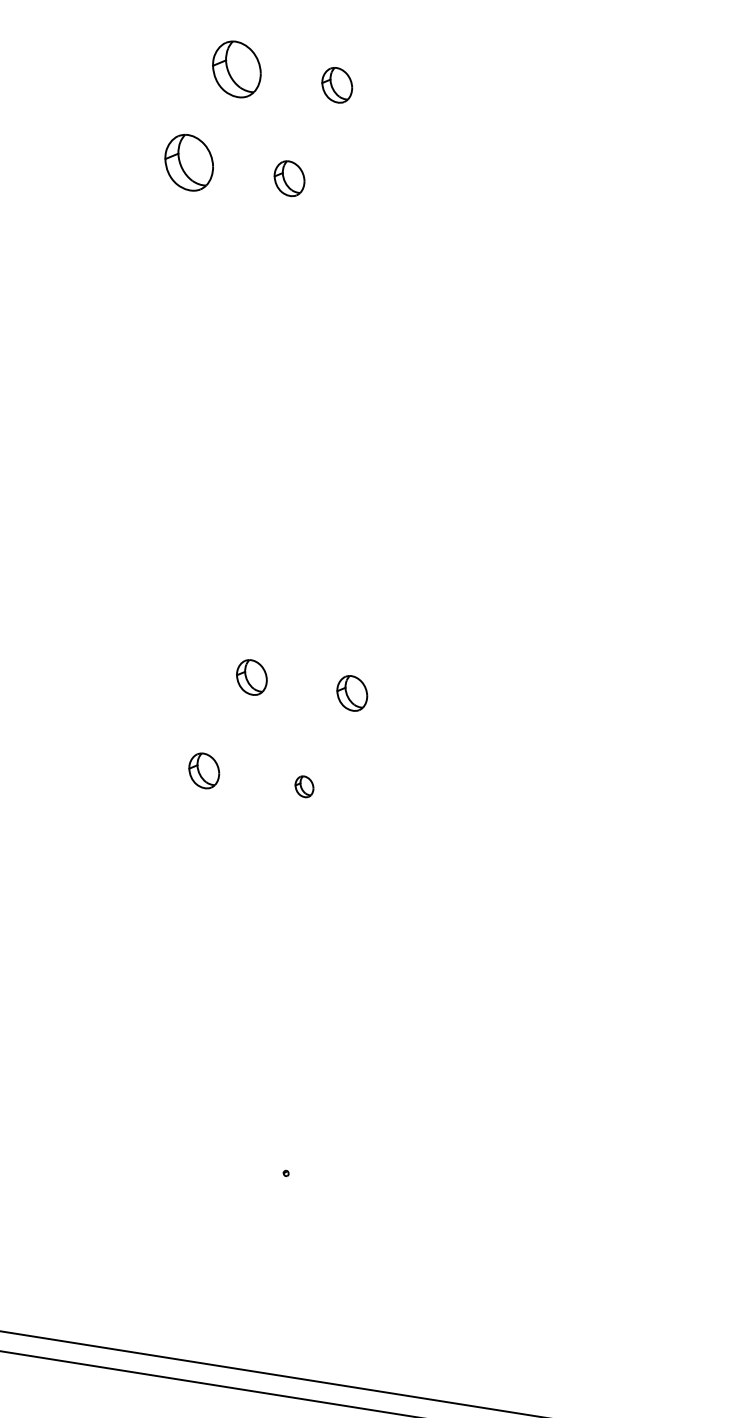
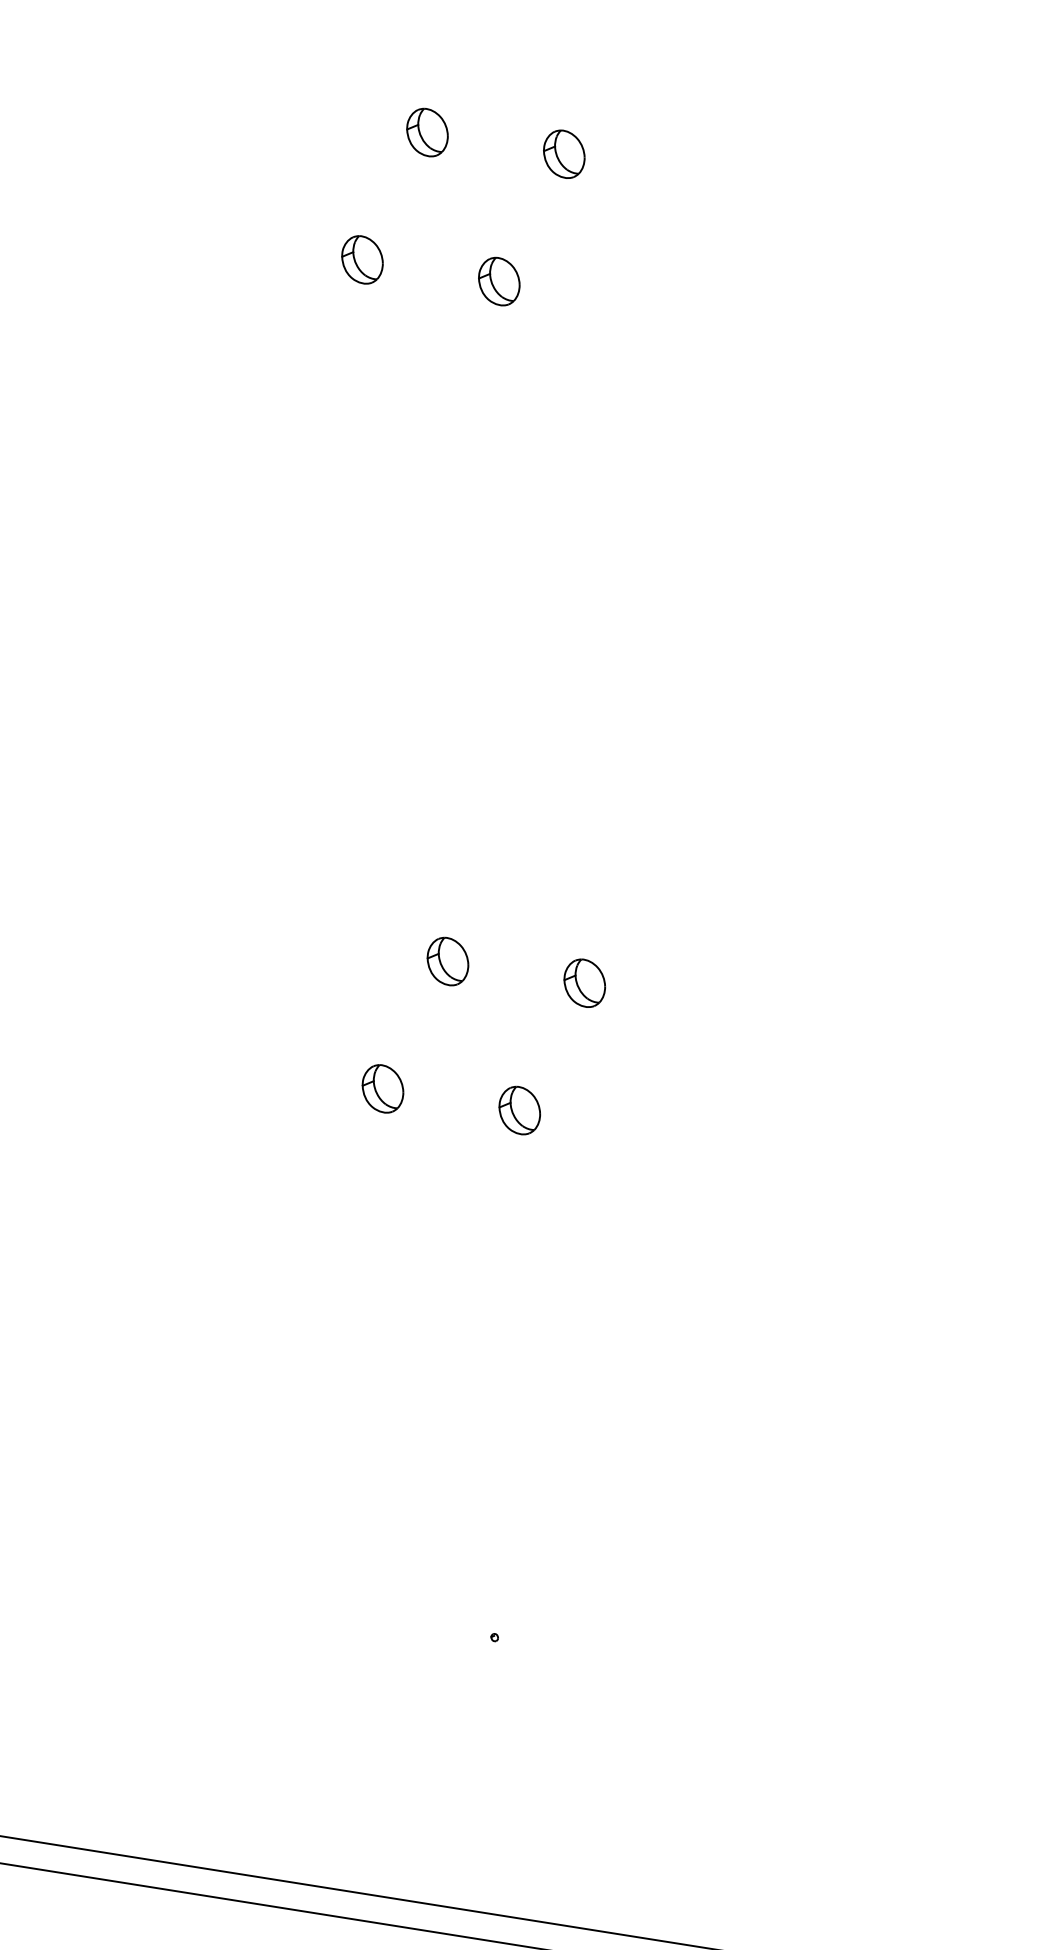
part: (236, 69) -> (427, 132), size x0.62
part: (189, 162) -> (362, 259), size x0.62
part: (304, 786) -> (519, 1110), size x1.67

